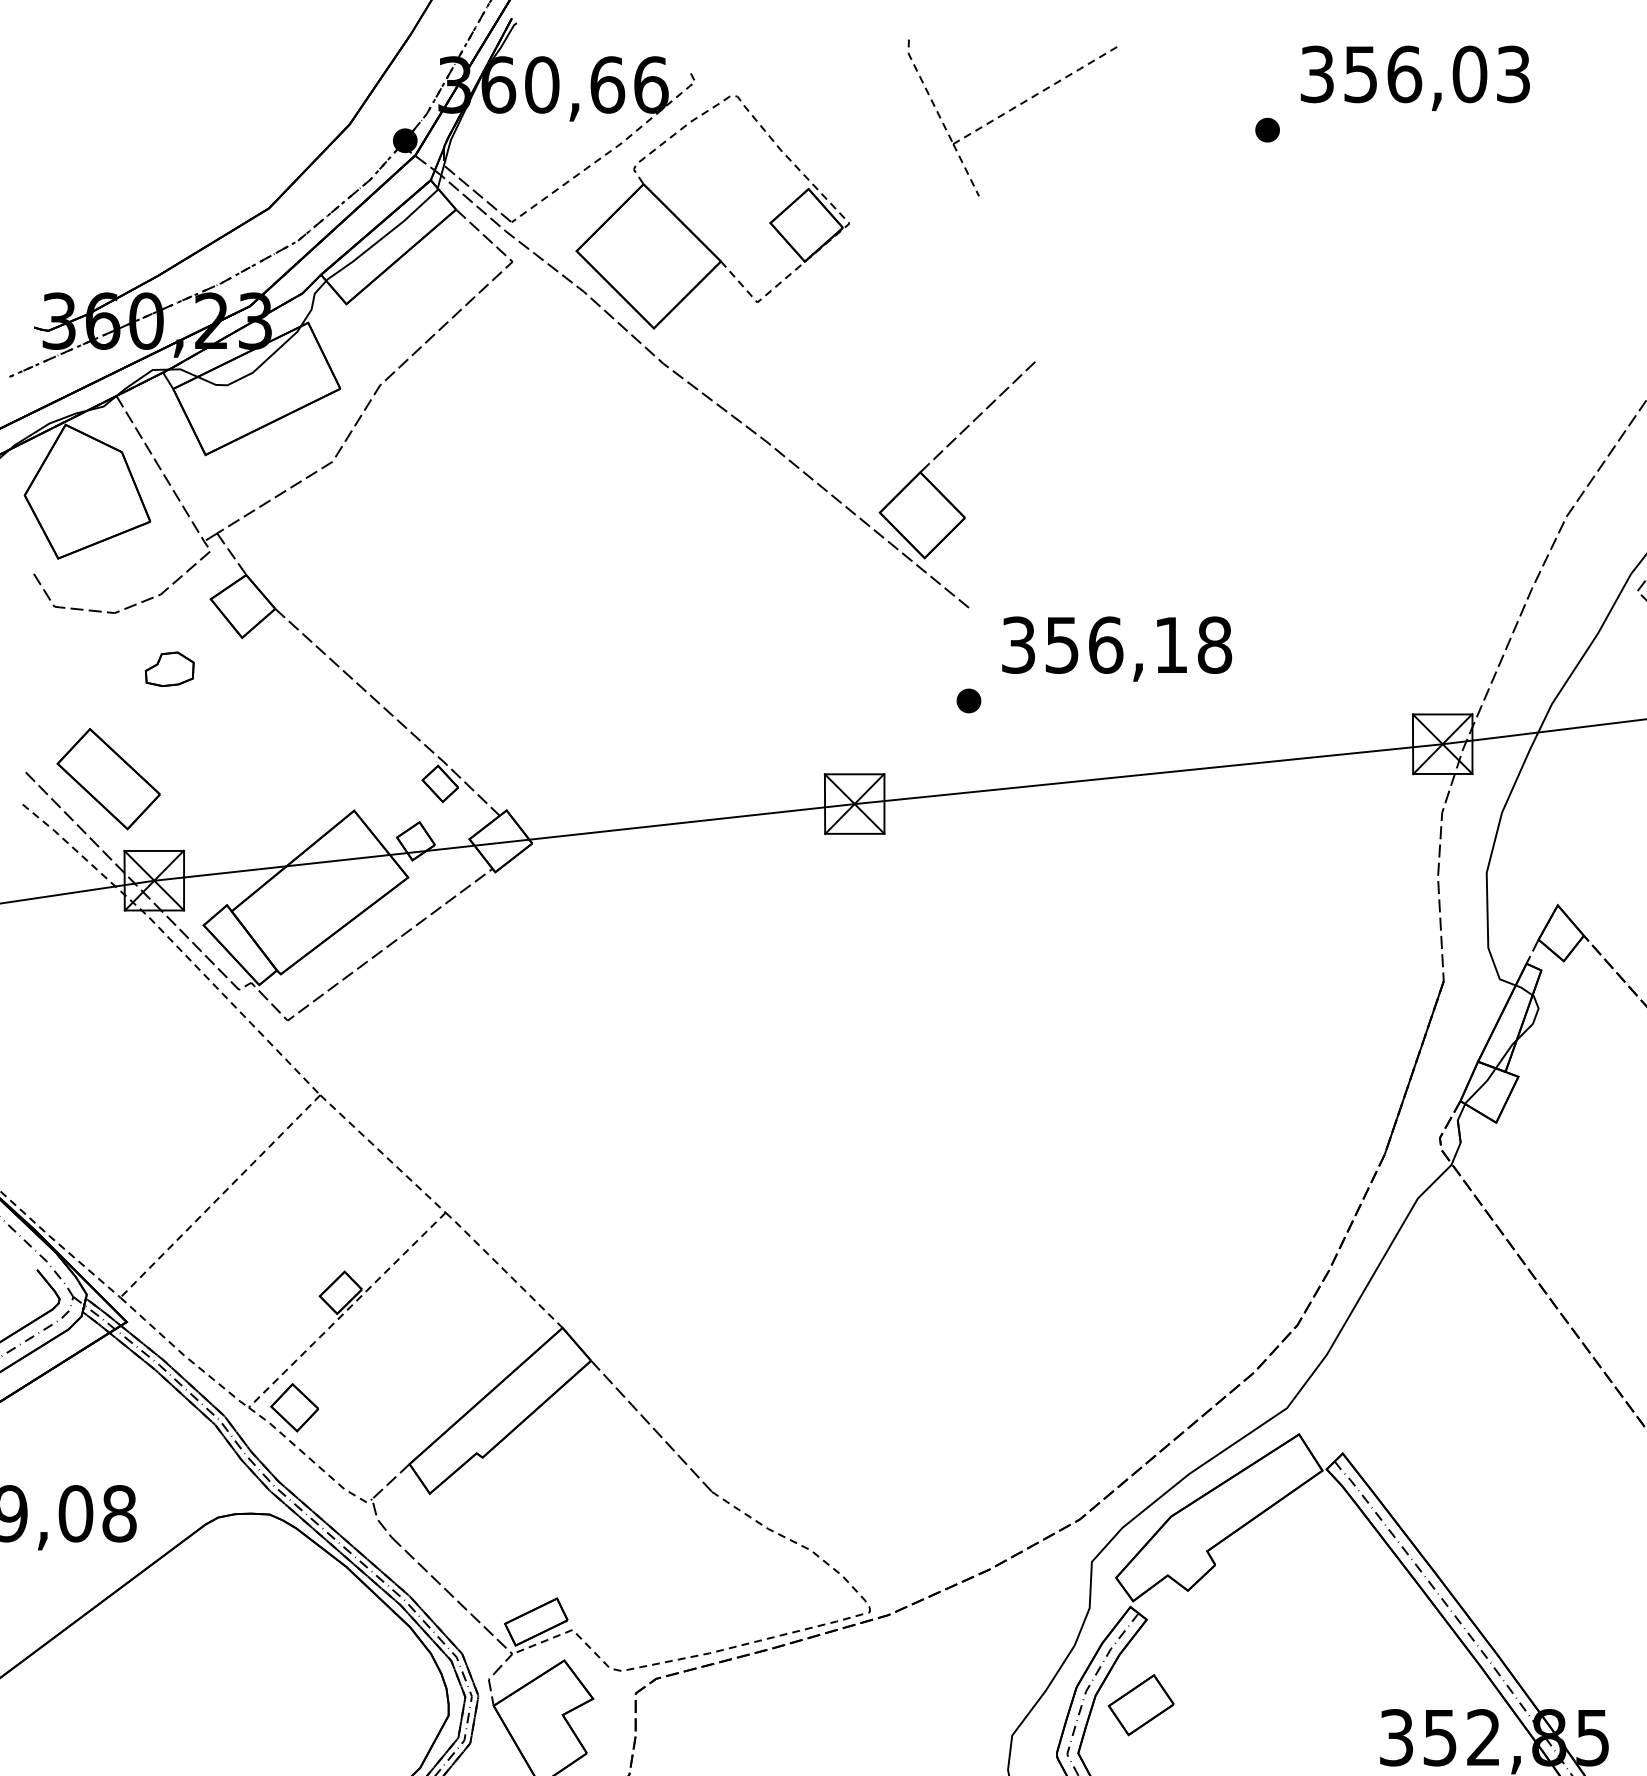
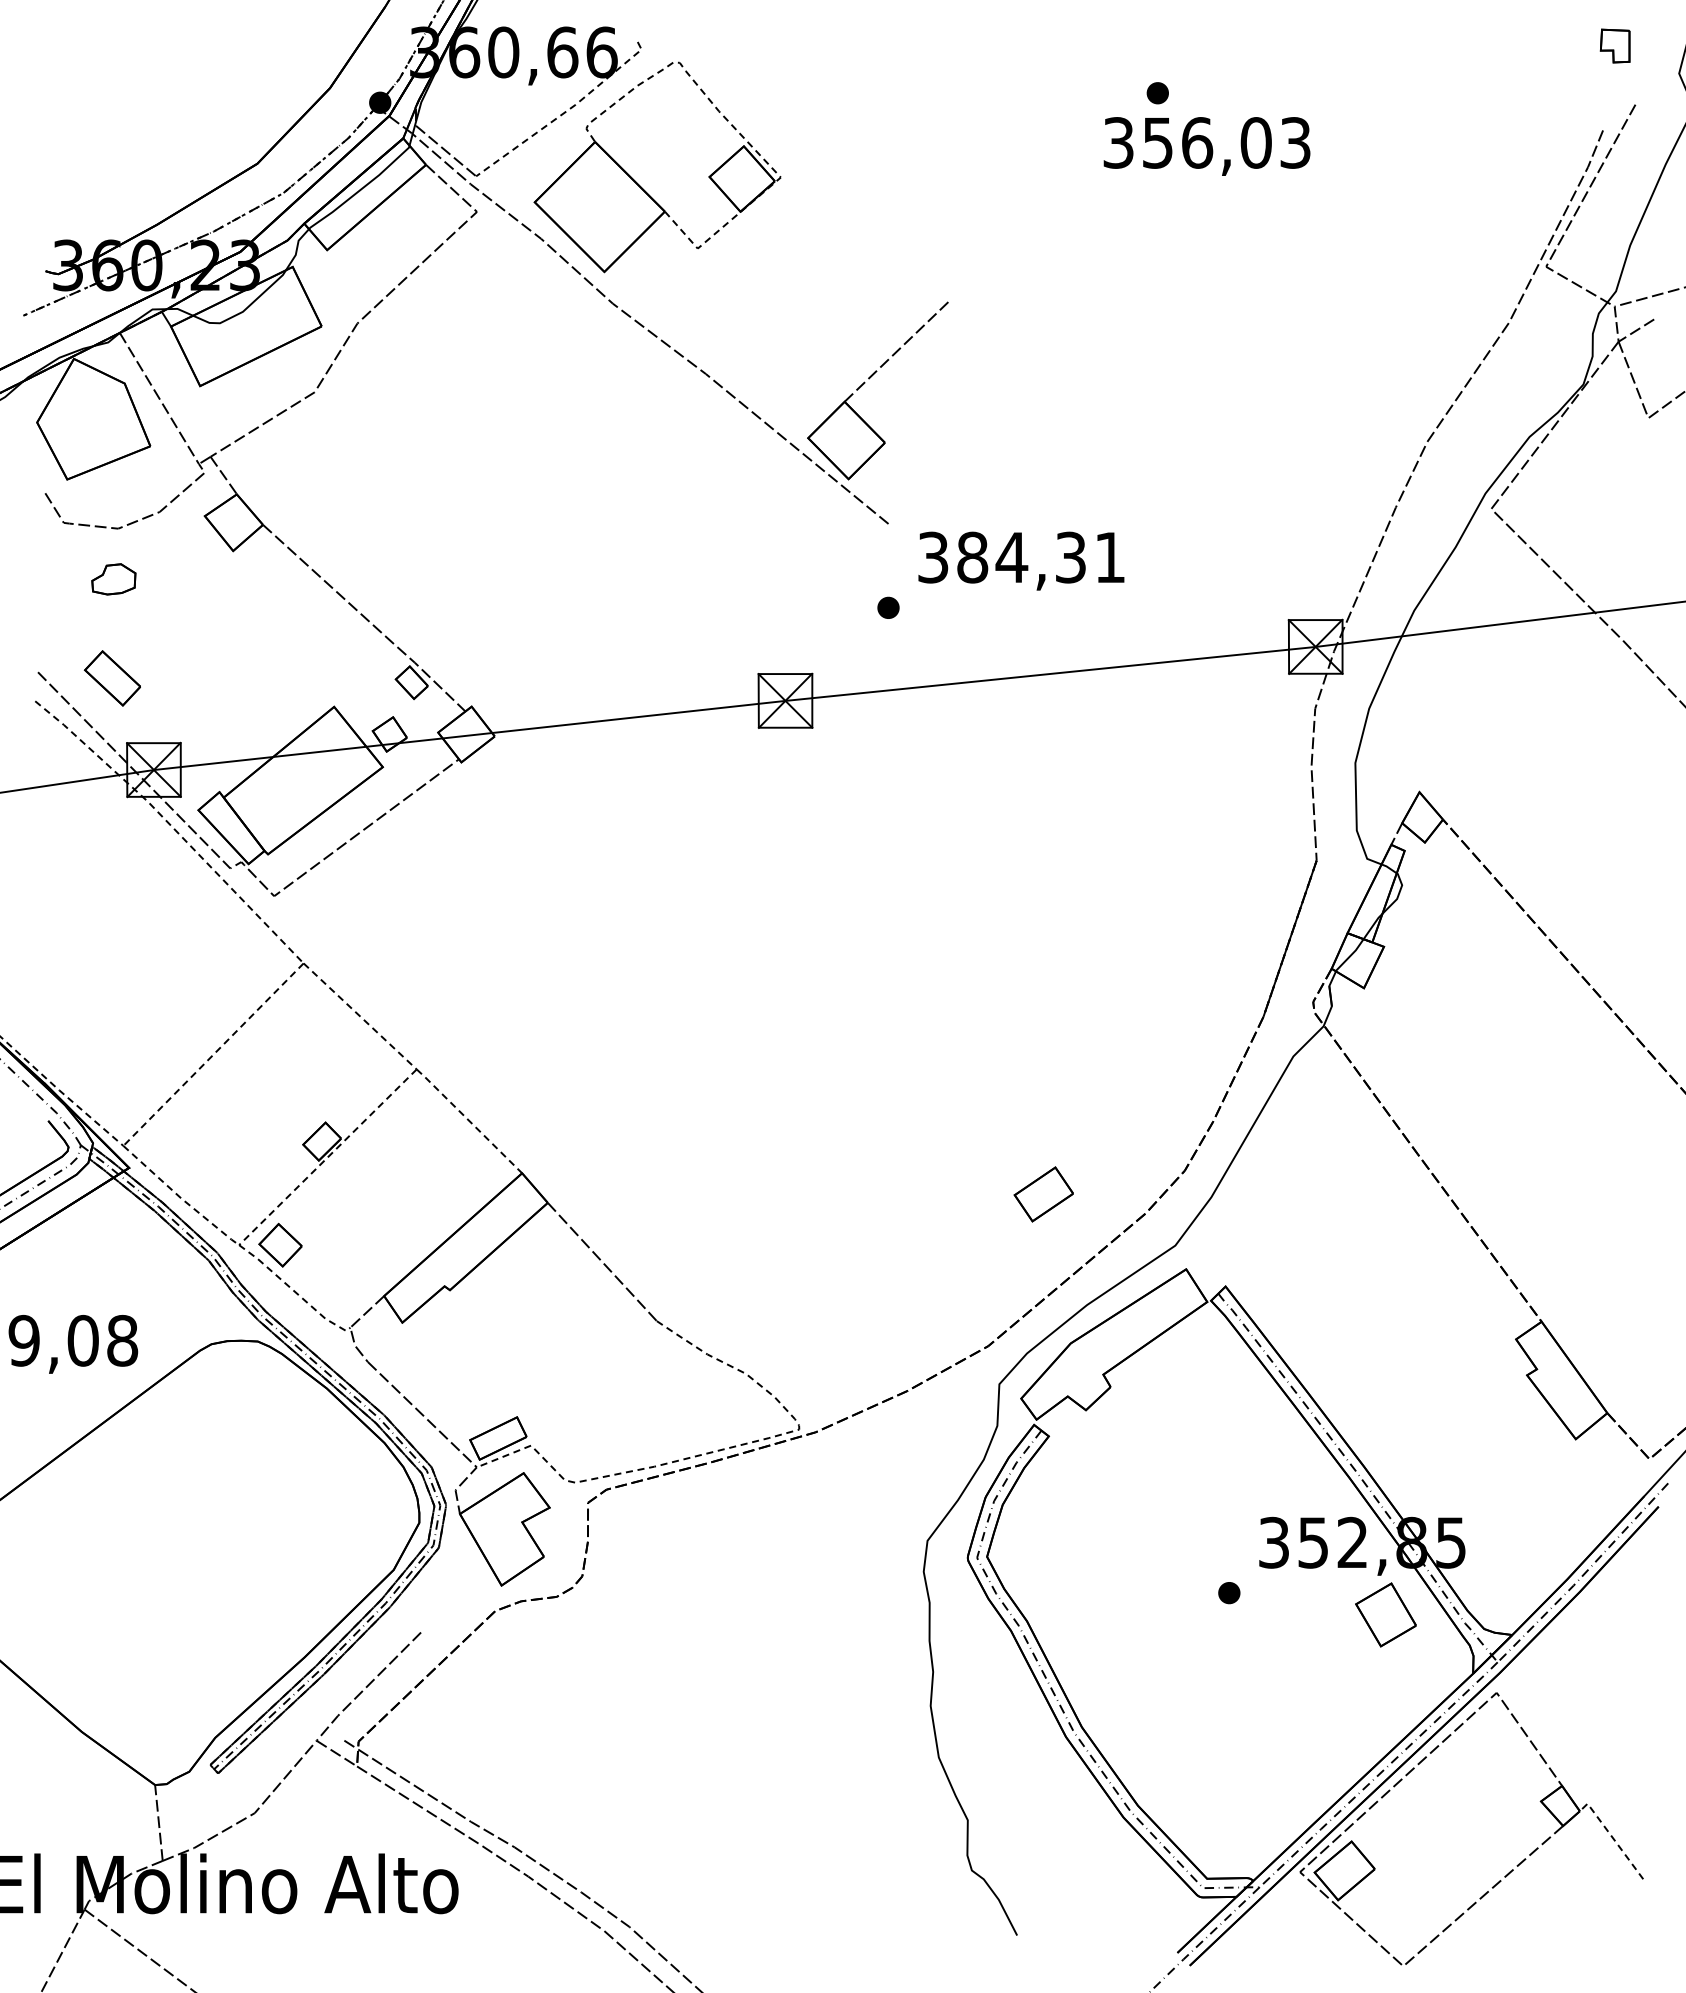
text: (1414, 78) -> (1206, 146), moved
part: (1012, 117) -> (927, 81), removed
text: (1138, 645) -> (1041, 557), 356,18 -> 384,31
part: (169, 669) -> (113, 579), moved
part: (108, 779) -> (112, 678), size x0.6
part: (1140, 1705) -> (1043, 1194), moved

